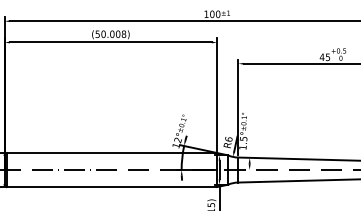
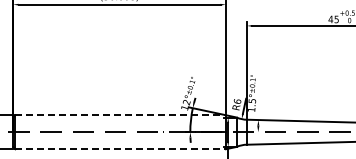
line: (112, 153) -> (121, 115), solid -> dashed
line: (112, 187) -> (121, 149), solid -> dashed

